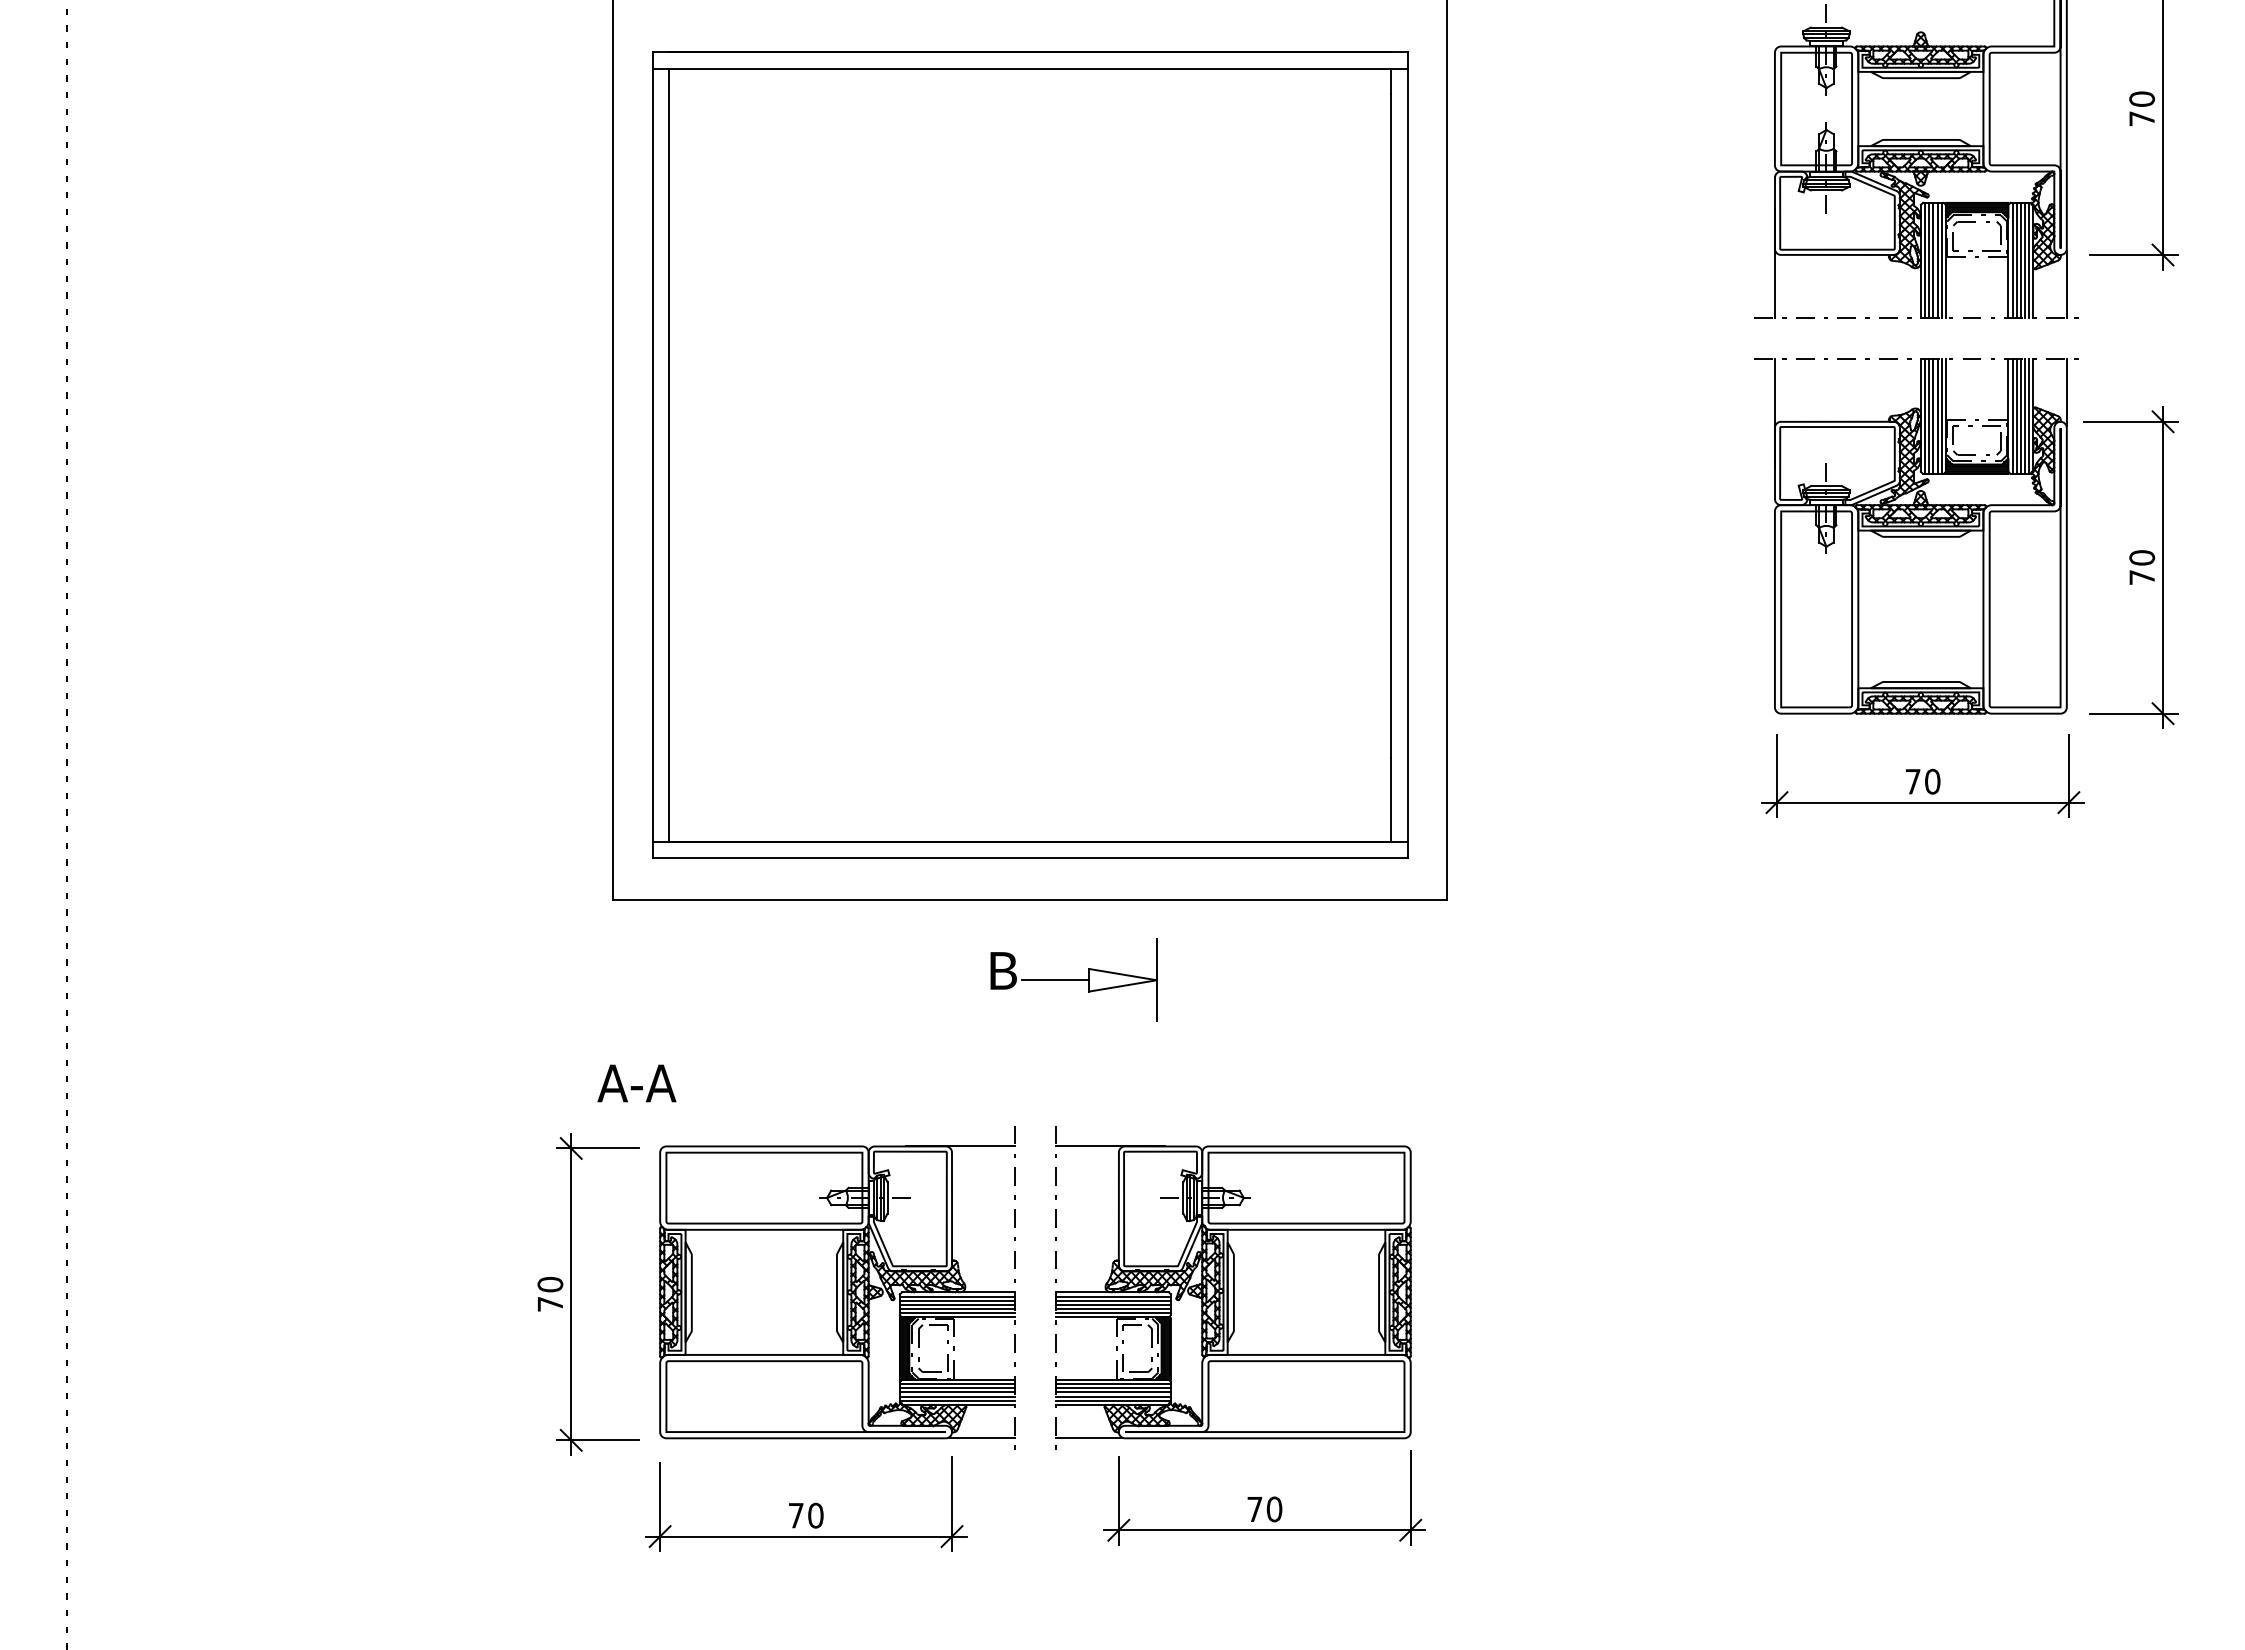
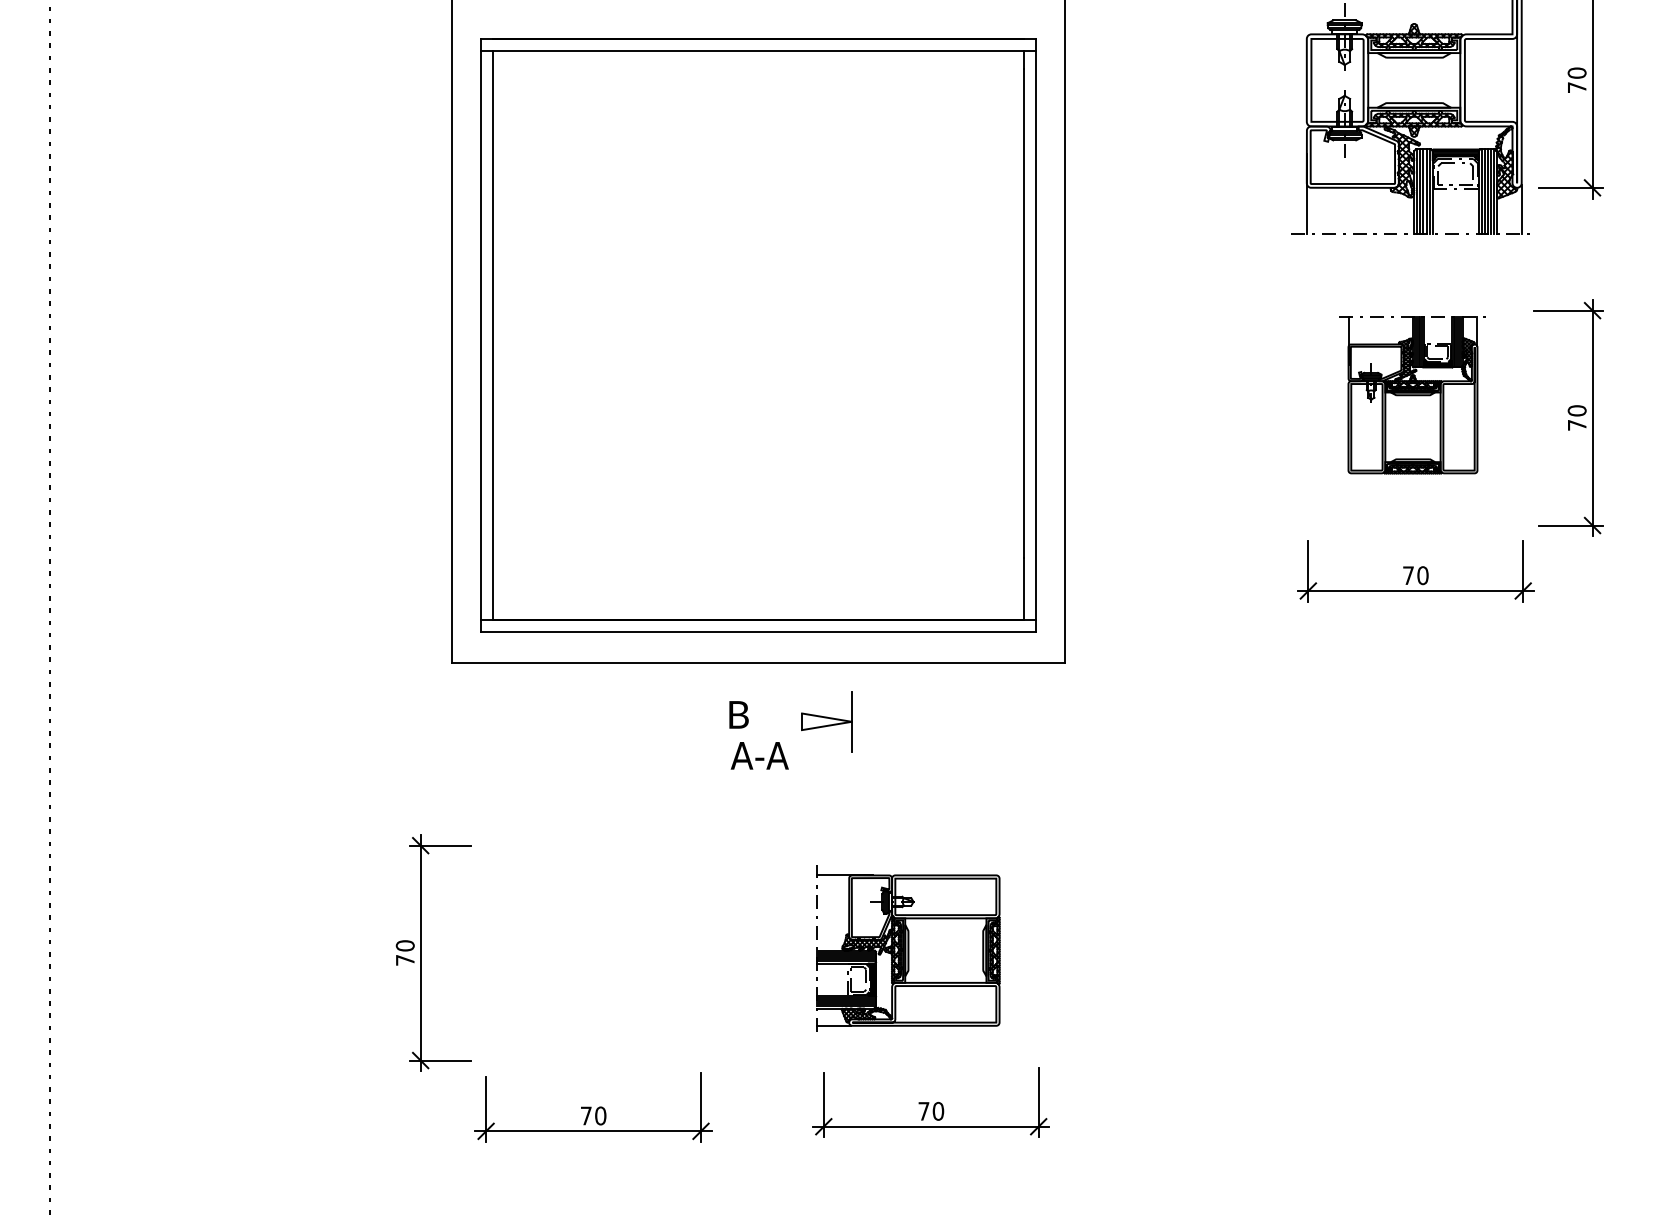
part: (1916, 536) -> (1411, 395), size x0.6
line: (1055, 980) -> (777, 721), removed
text: (636, 1083) -> (759, 755), moved
part: (837, 1287) -> (616, 947), removed
part: (1233, 1287) -> (908, 947), size x0.7

